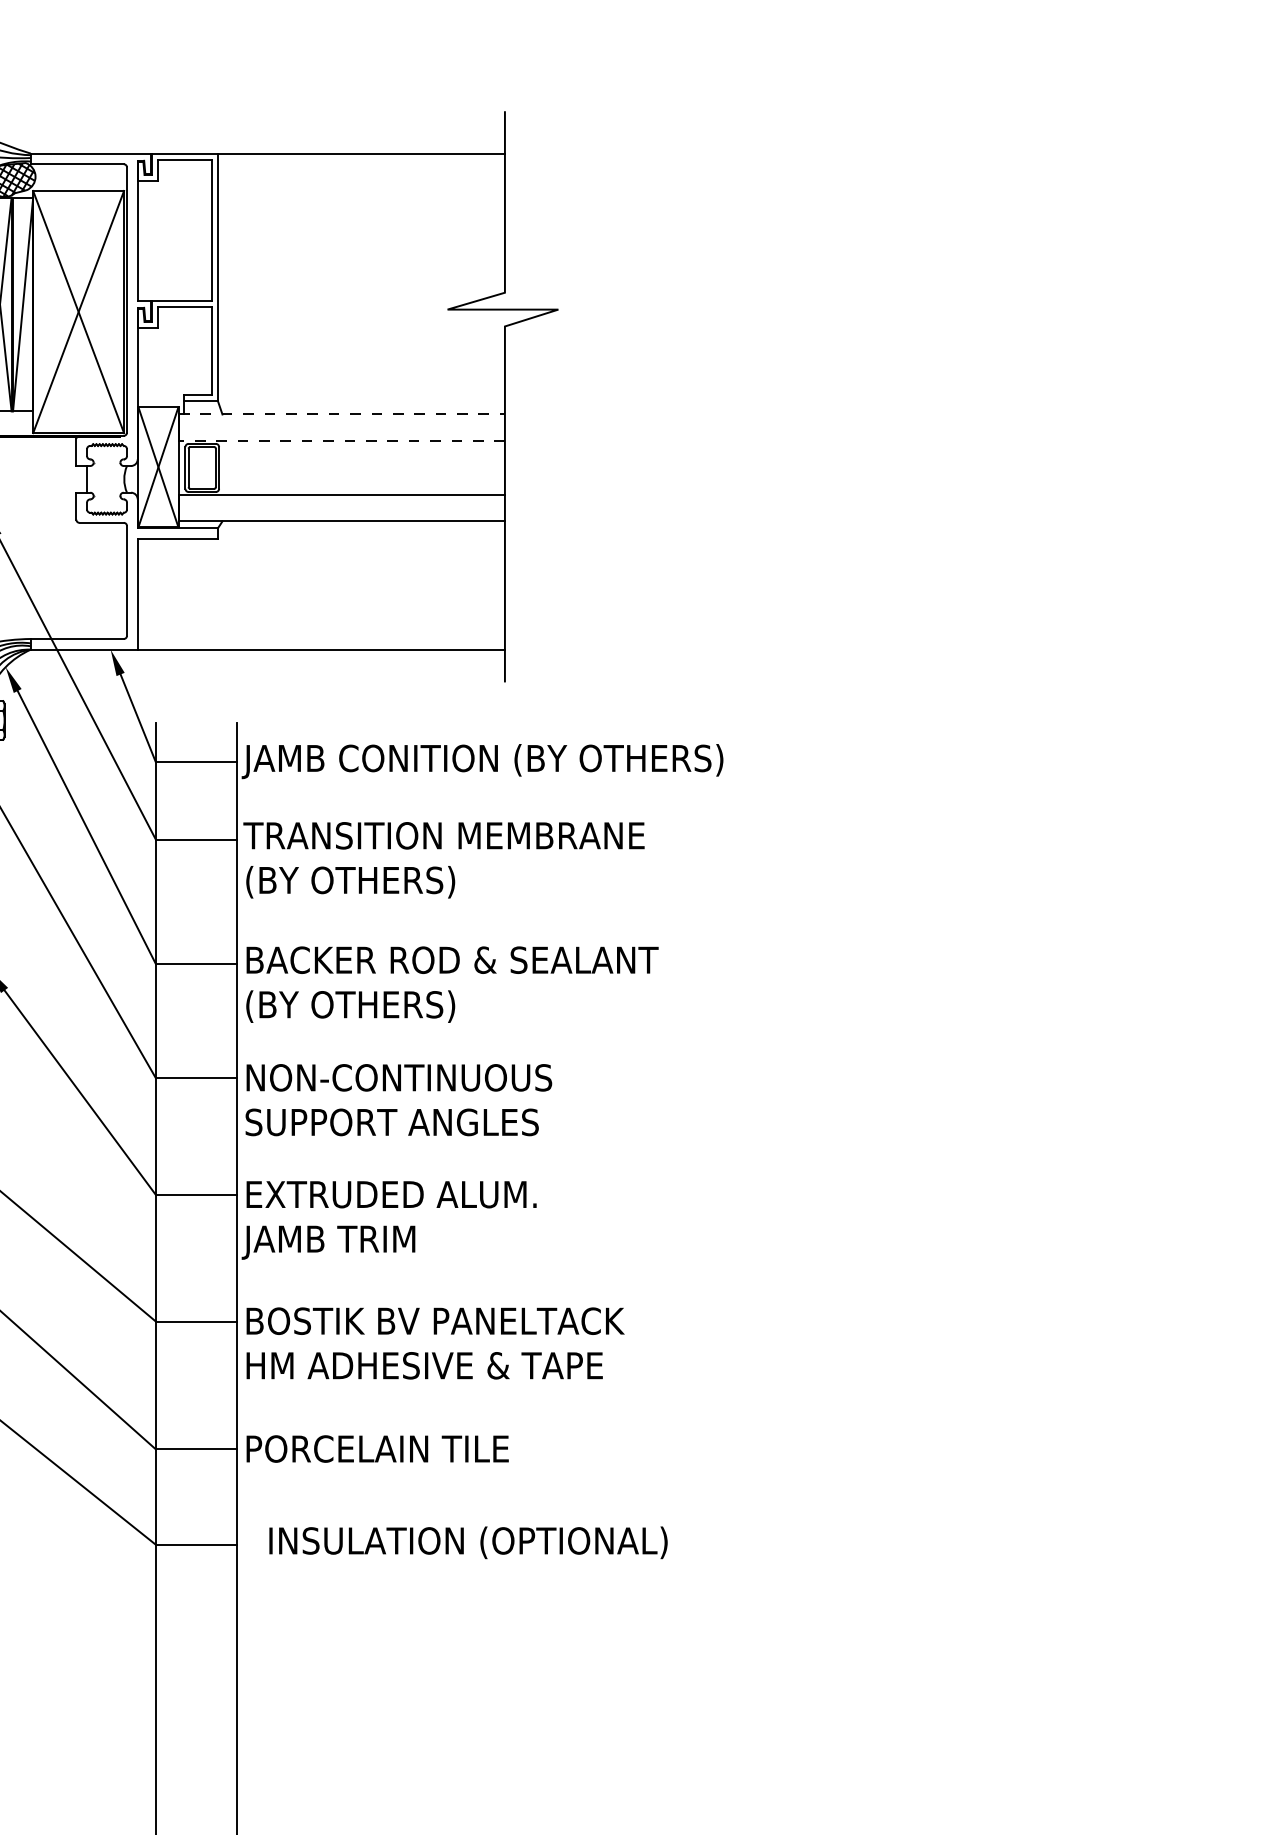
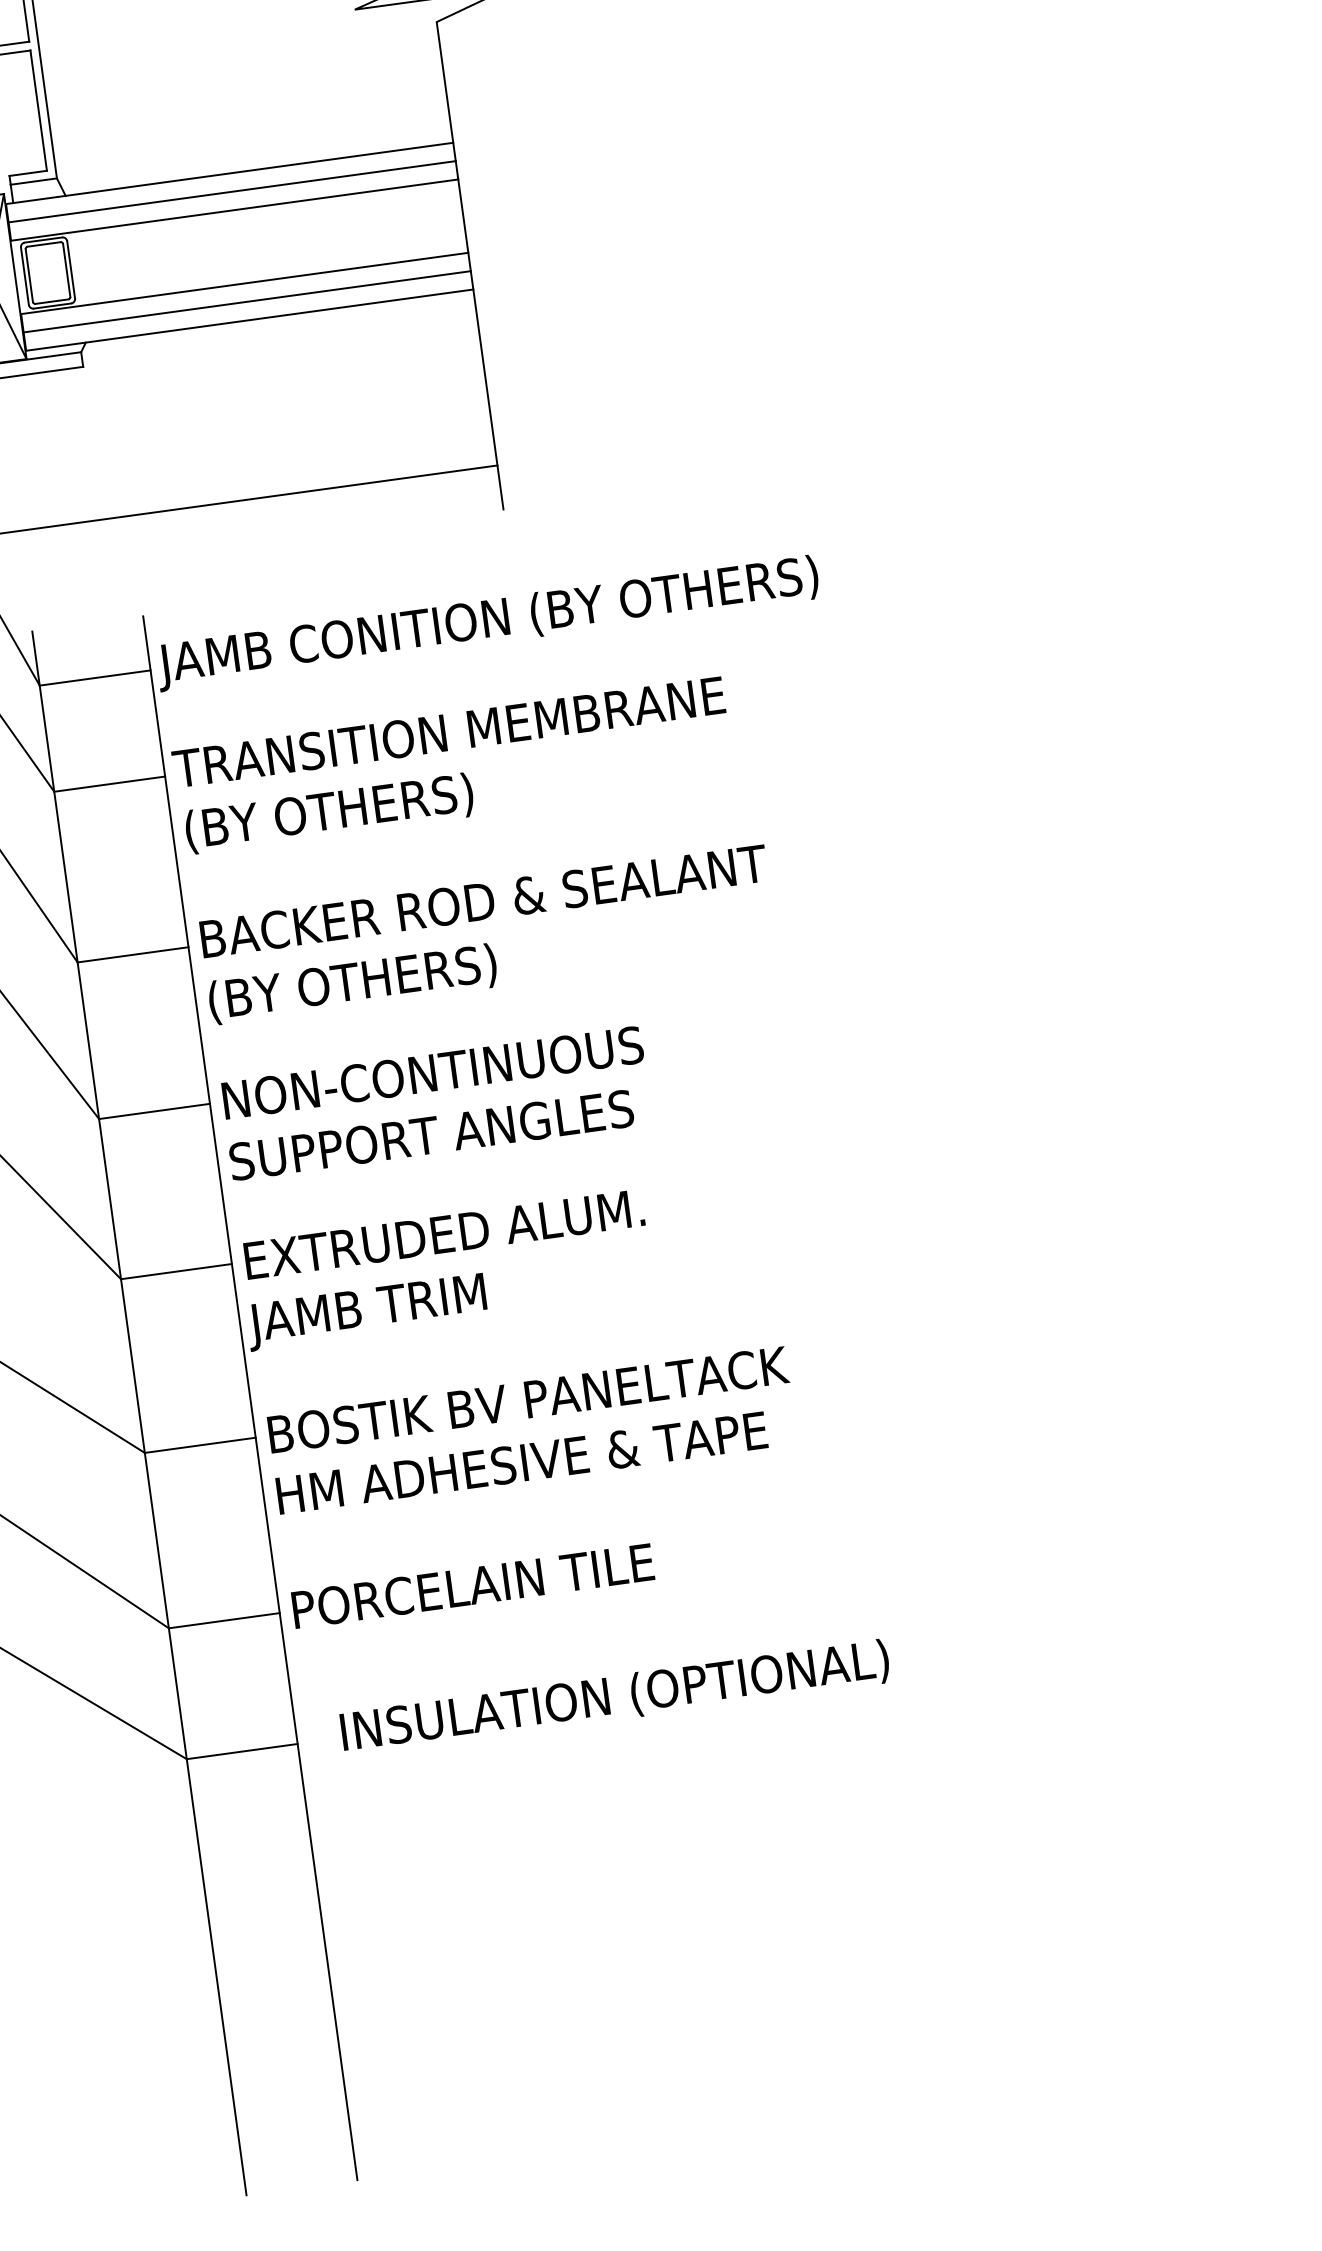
line: (341, 414) -> (228, 173), dashed -> solid
line: (341, 427) -> (231, 191), added
line: (341, 441) -> (234, 210), dashed -> solid
line: (341, 508) -> (246, 302), added

